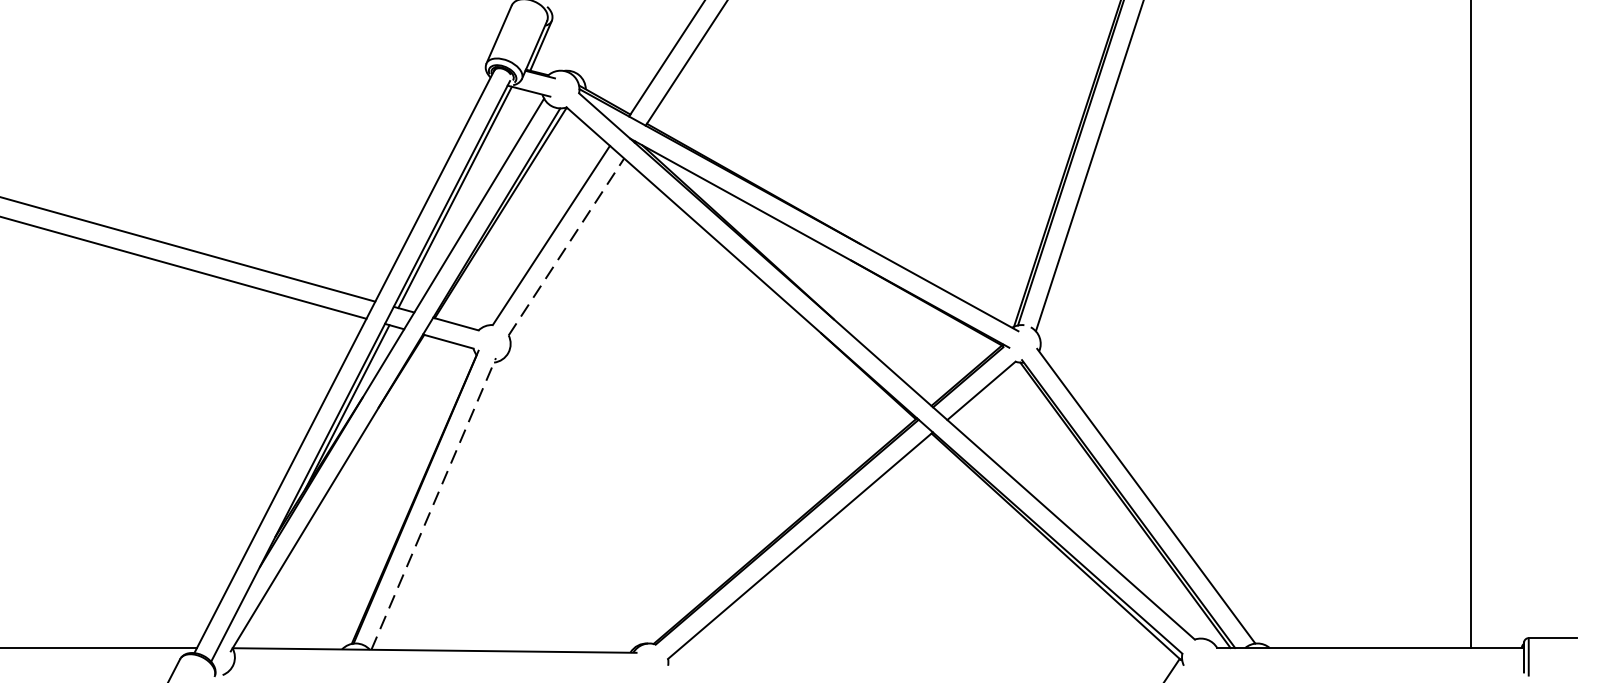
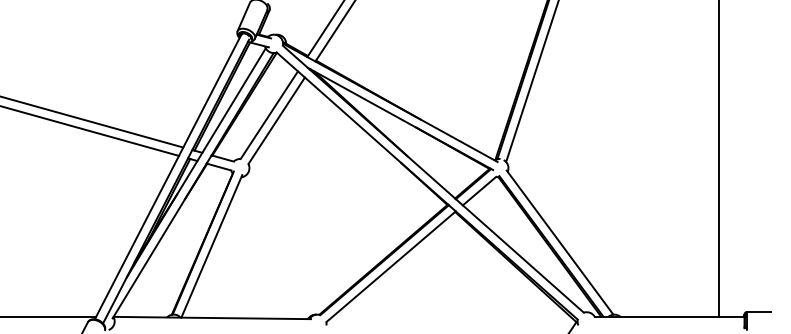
line: (566, 246) -> (276, 120), dashed -> solid
line: (435, 502) -> (212, 245), dashed -> solid

